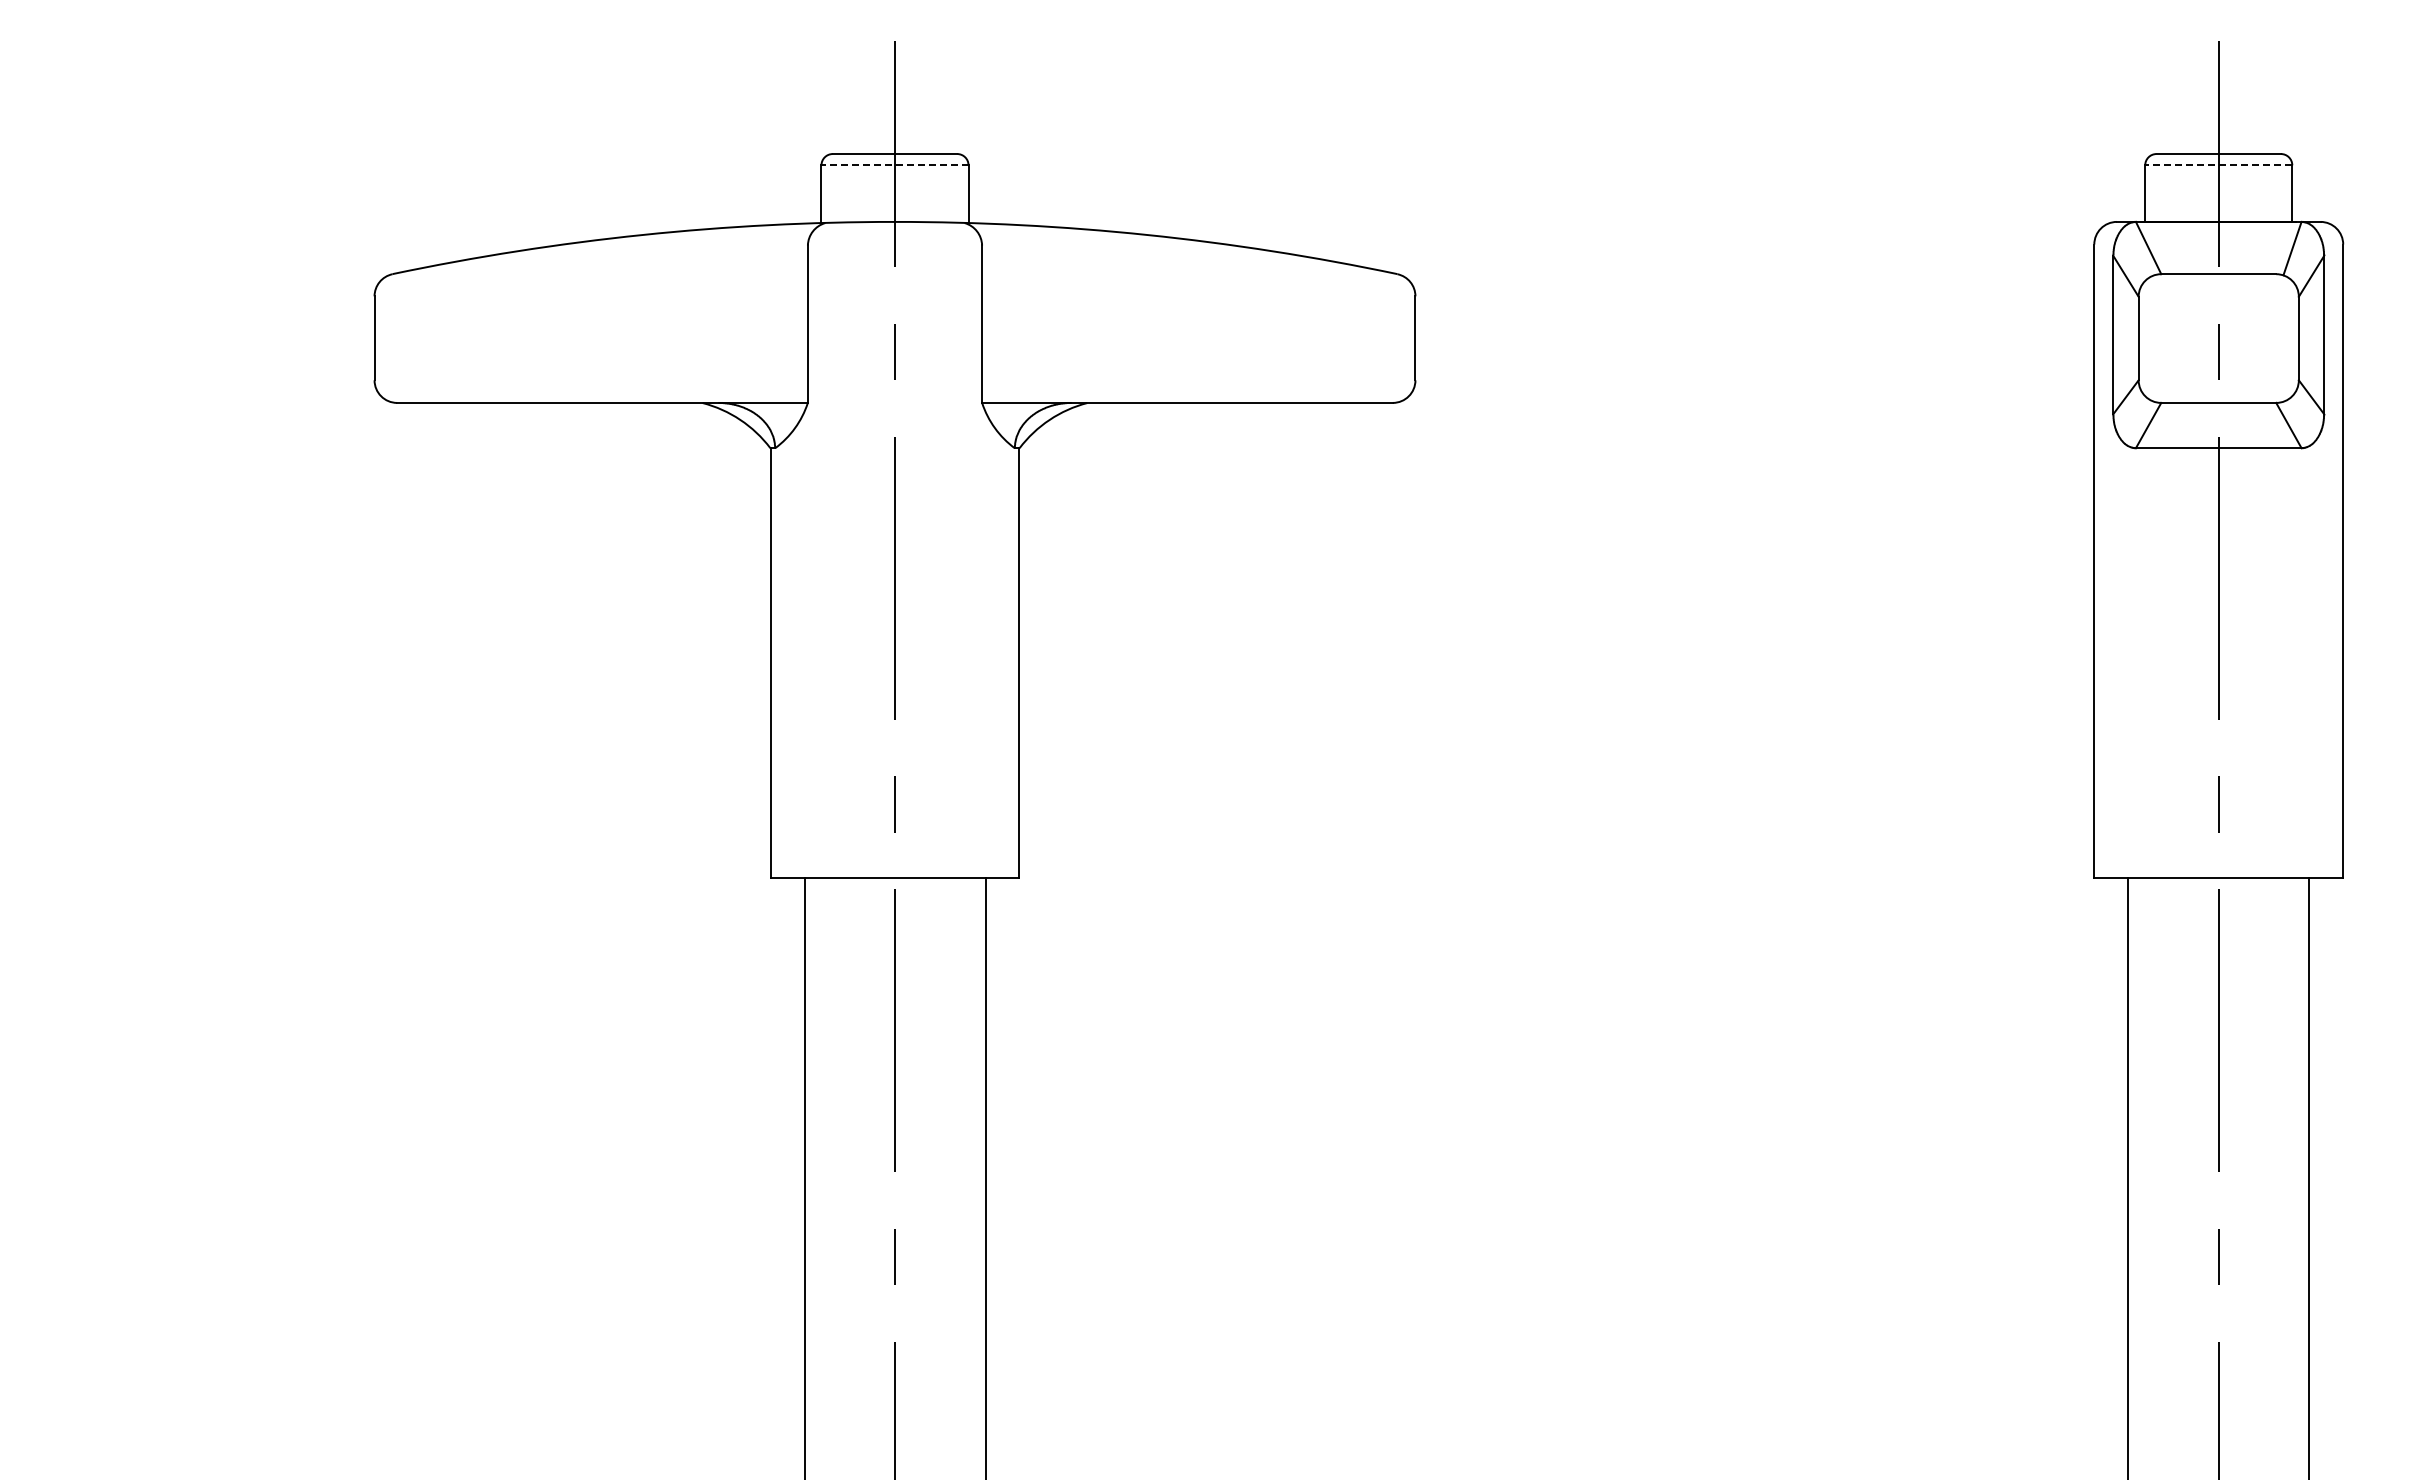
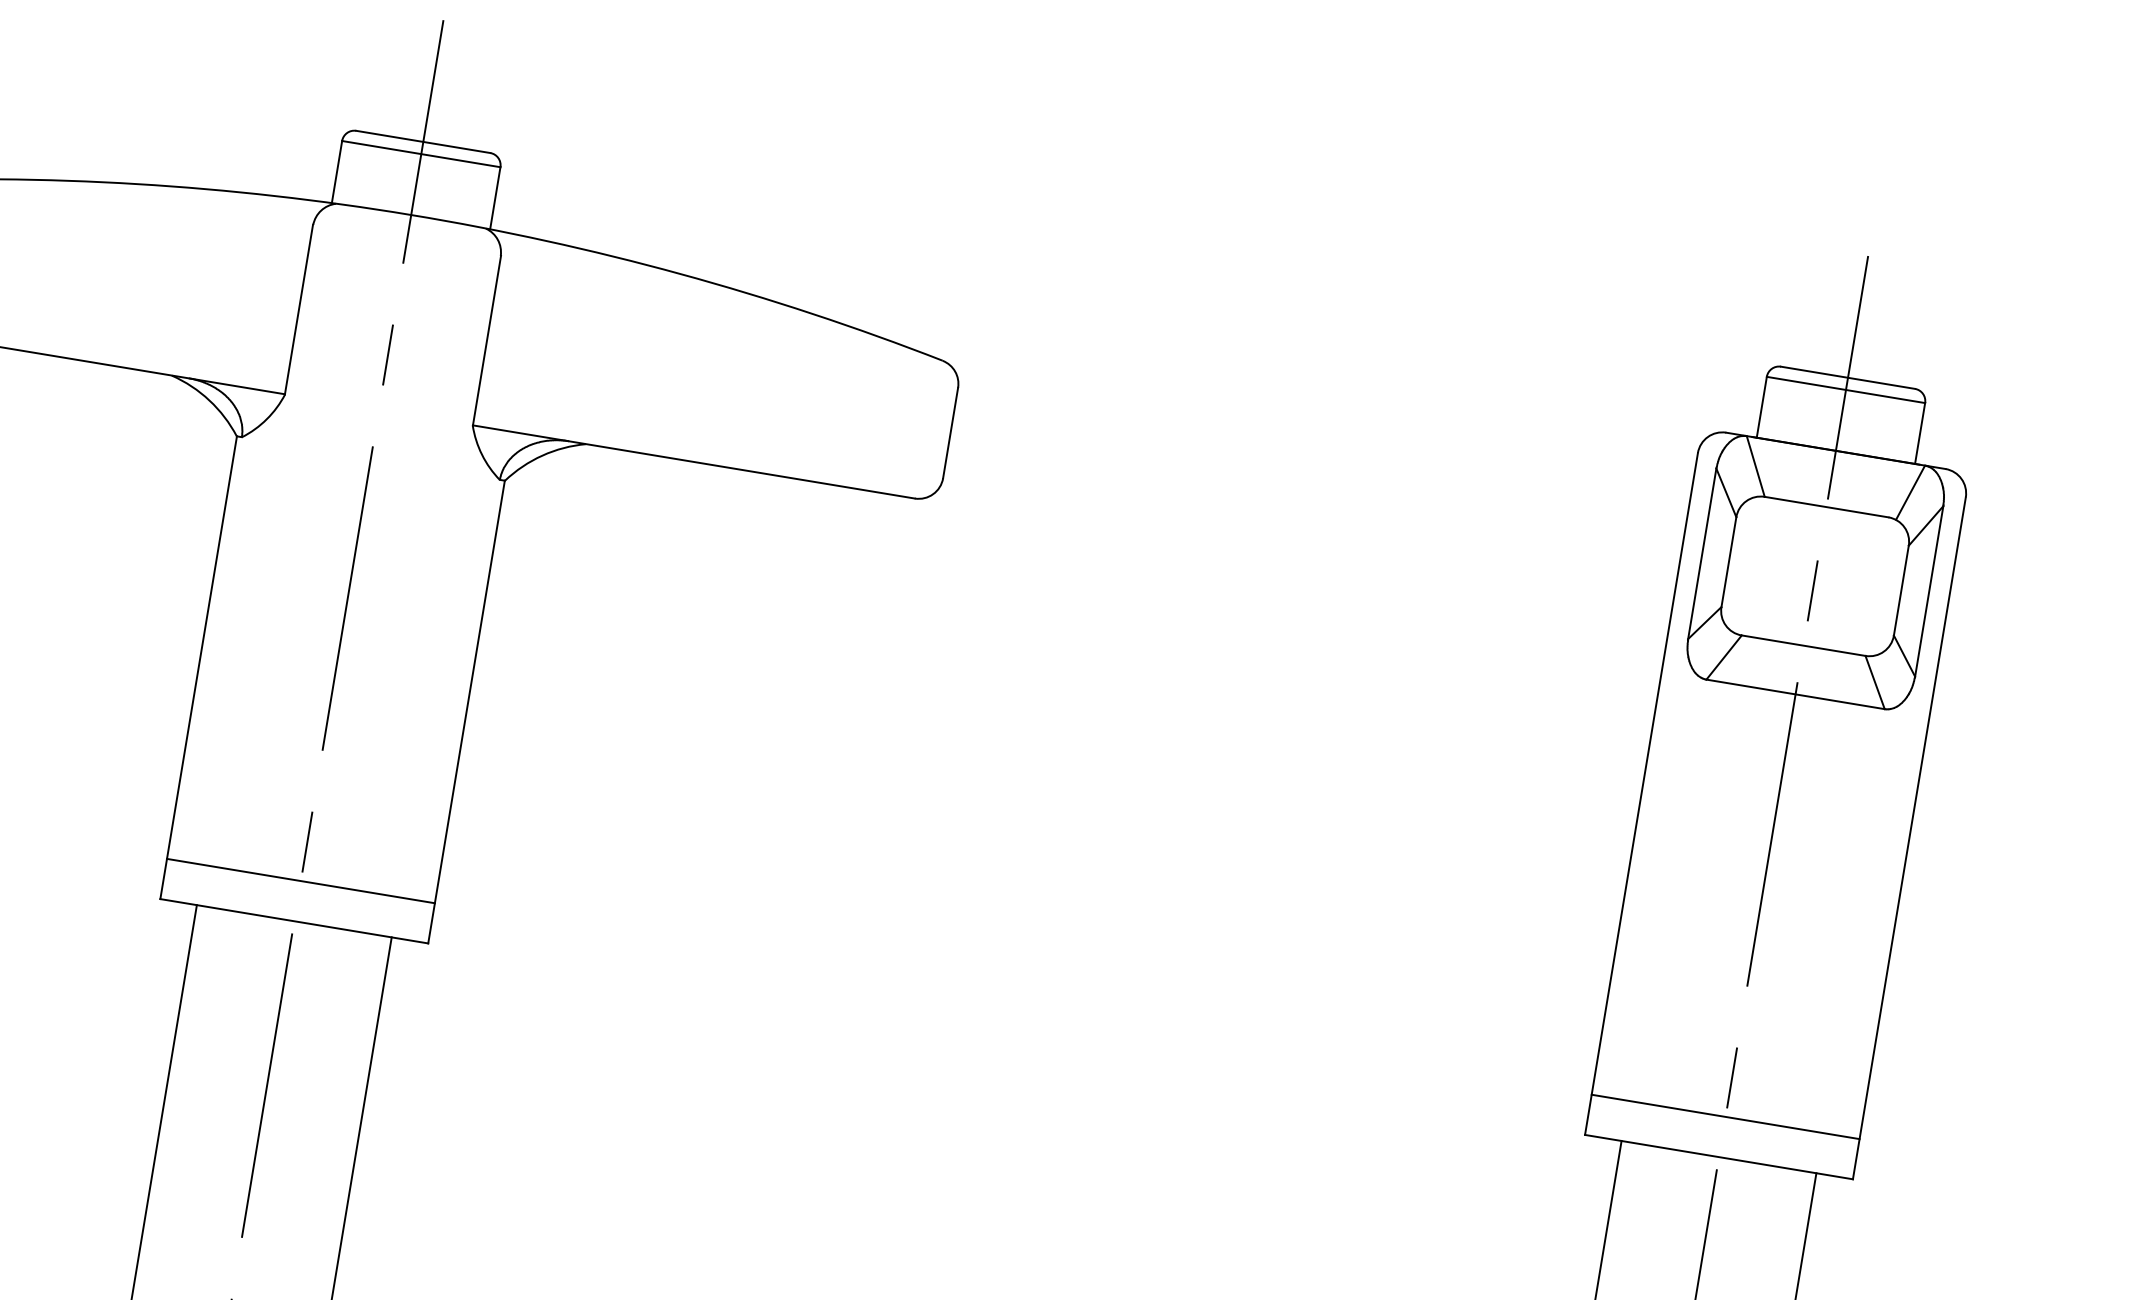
line: (895, 165) -> (421, 154), dashed -> solid
line: (2218, 165) -> (1845, 390), dashed -> solid
line: (894, 840) -> (300, 880), added
line: (2218, 840) -> (1725, 1116), added

